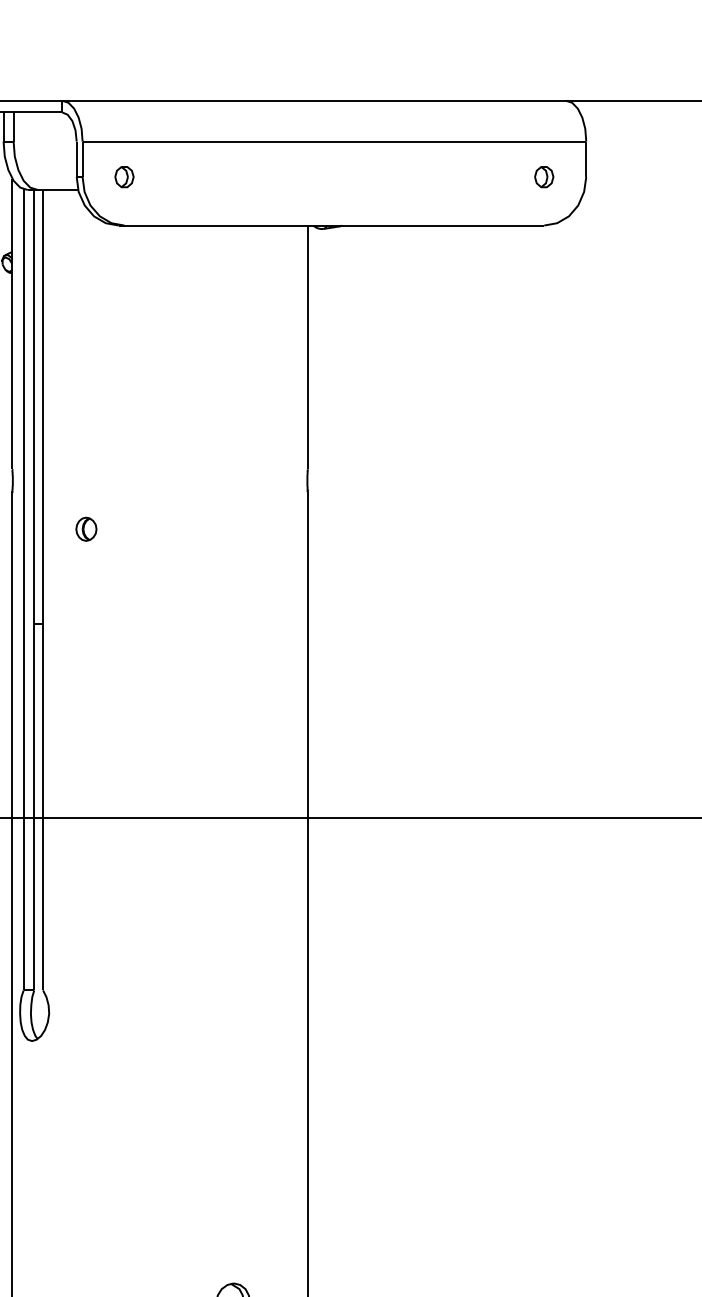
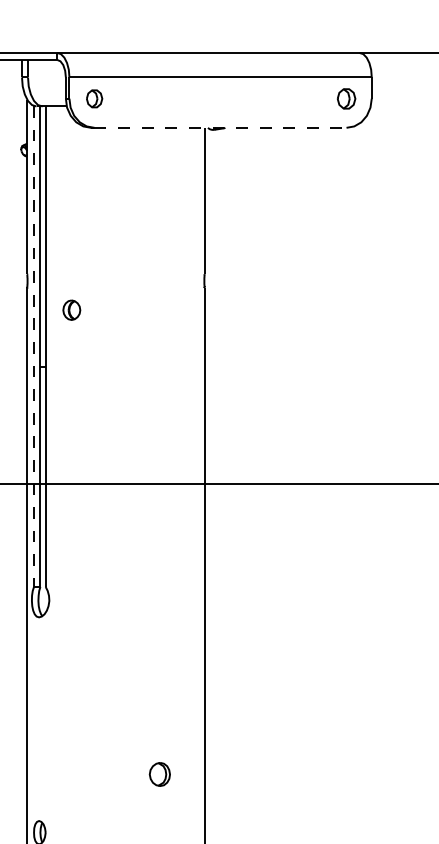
part: (124, 176) -> (94, 98), size x1.4
part: (544, 176) -> (346, 98), size x1.6
line: (334, 224) -> (220, 127), solid -> dashed
part: (86, 528) -> (71, 309), size x1.4
line: (24, 589) -> (34, 346), solid -> dashed

